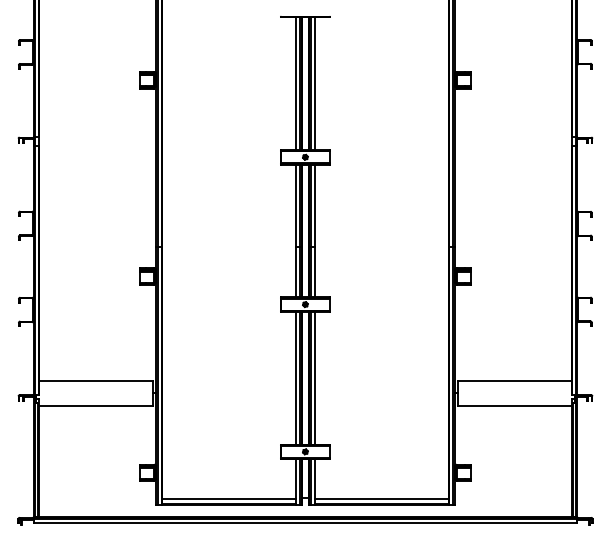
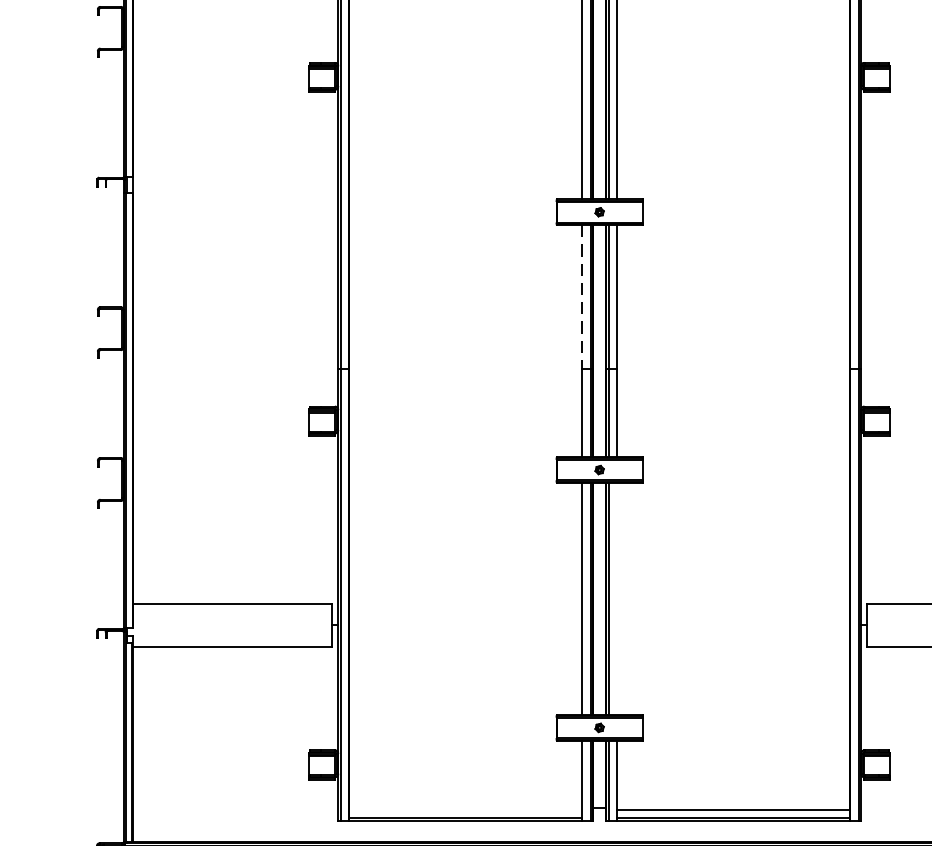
line: (295, 206) -> (582, 298), solid -> dashed
line: (315, 377) -> (617, 597), removed
line: (228, 498) -> (464, 809), removed

